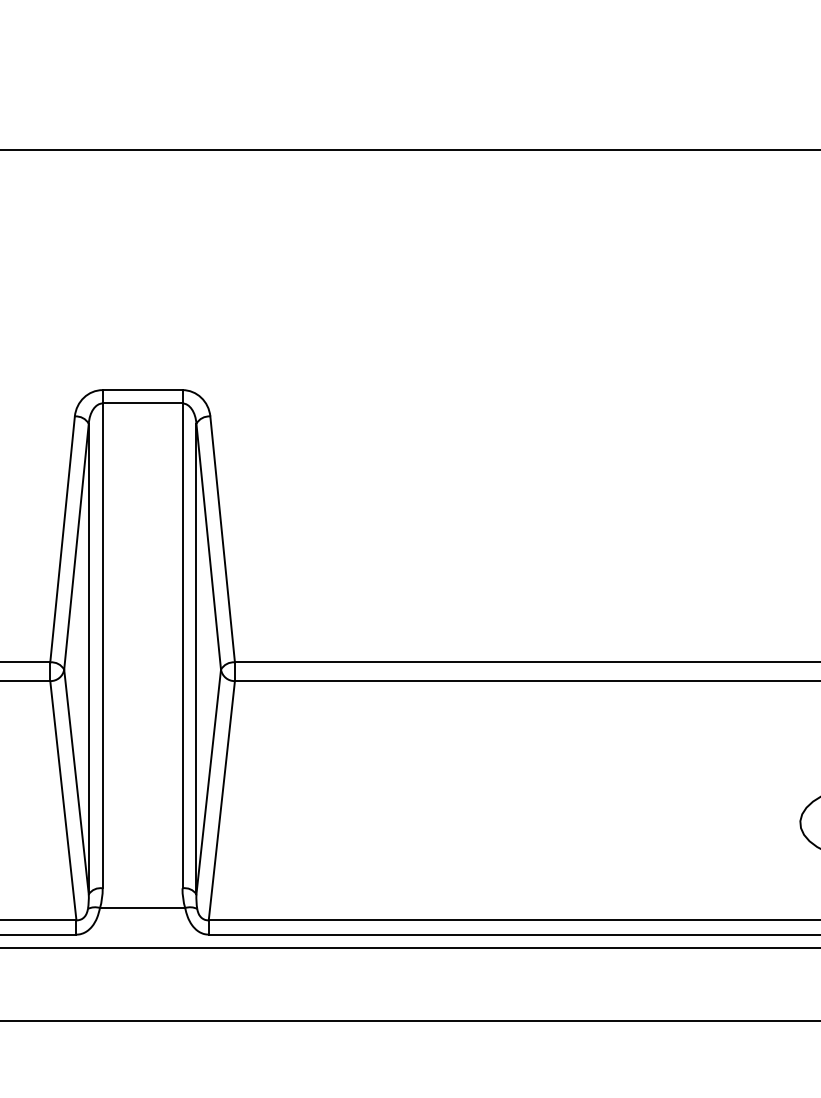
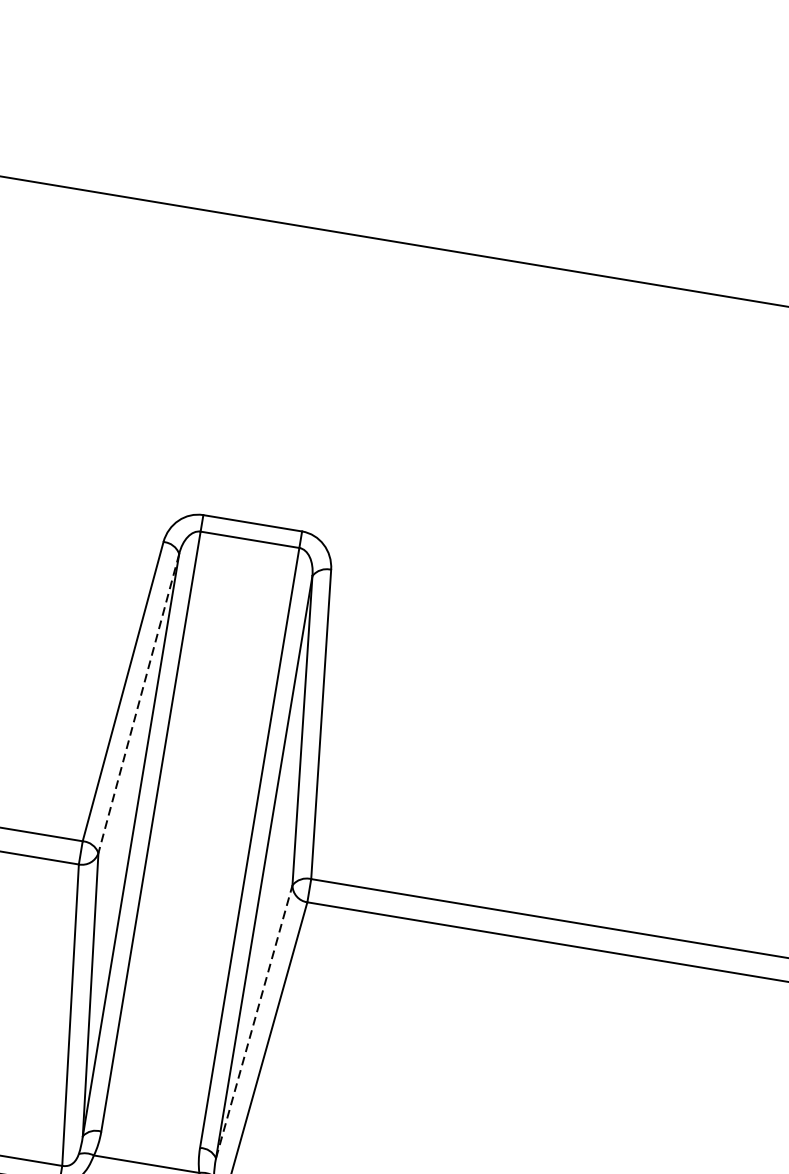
line: (76, 546) -> (138, 703), solid -> dashed
line: (208, 781) -> (254, 1021), solid -> dashed

